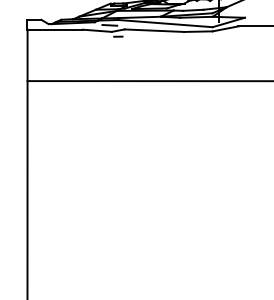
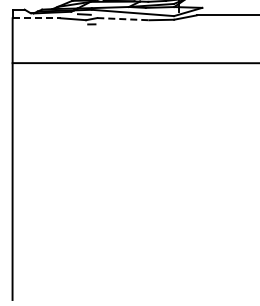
line: (56, 29) -> (37, 18), solid -> dashed
line: (154, 31) -> (123, 19), solid -> dashed

